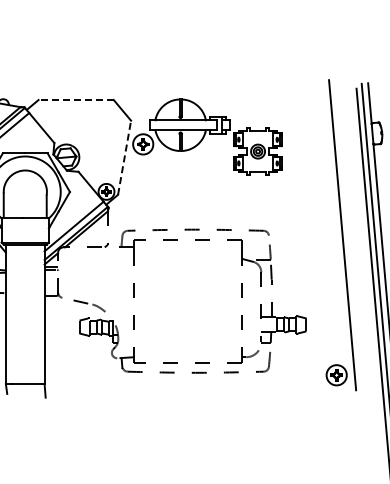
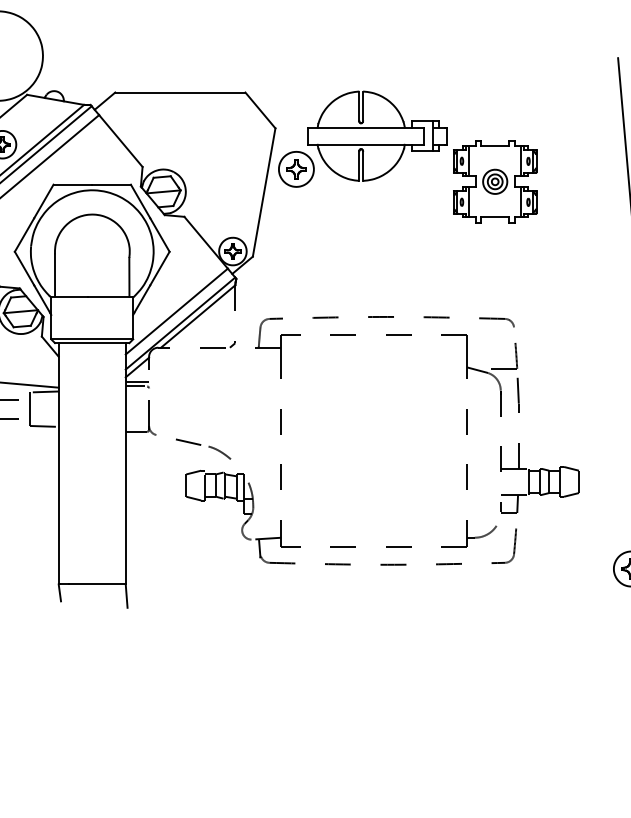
line: (76, 100) -> (180, 93), dashed -> solid
line: (124, 157) -> (264, 192), dashed -> solid

